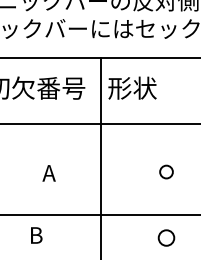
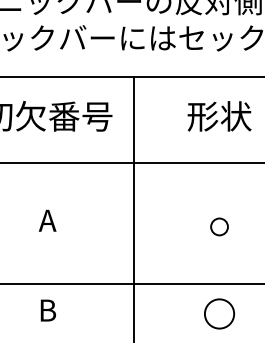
text: (132, 87) -> (219, 115), moved
text: (48, 173) -> (46, 220), moved
circle: (166, 237) -> (219, 313), size x1.43

